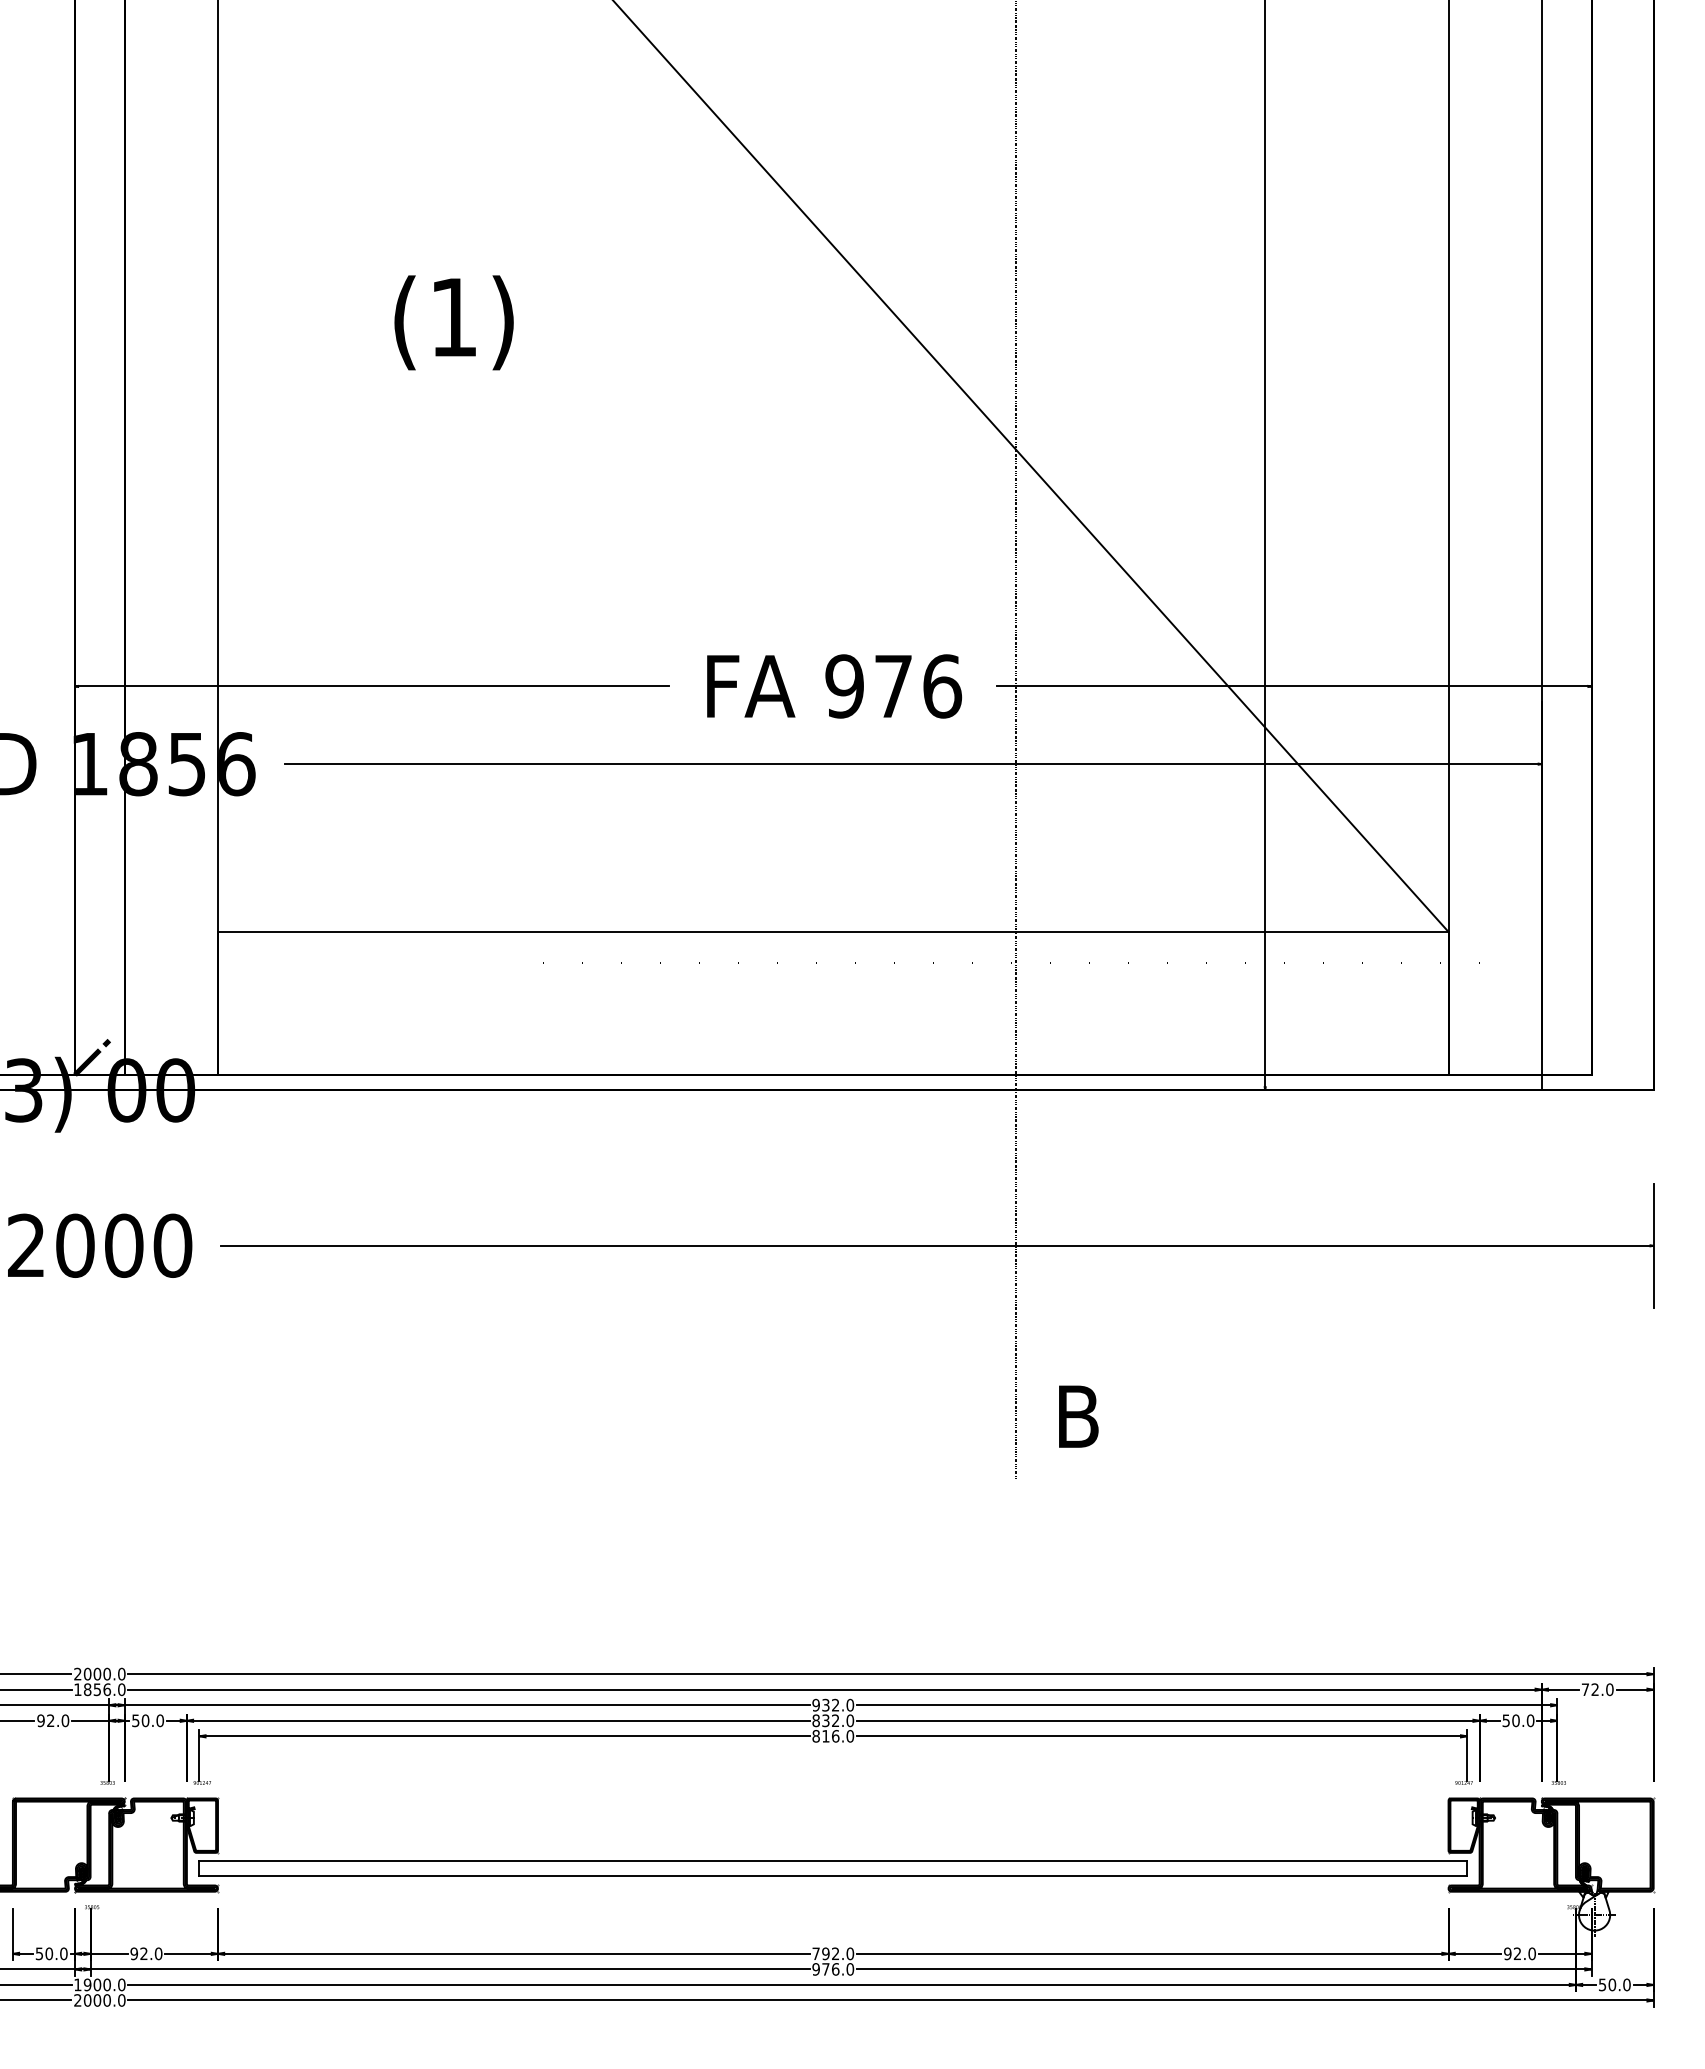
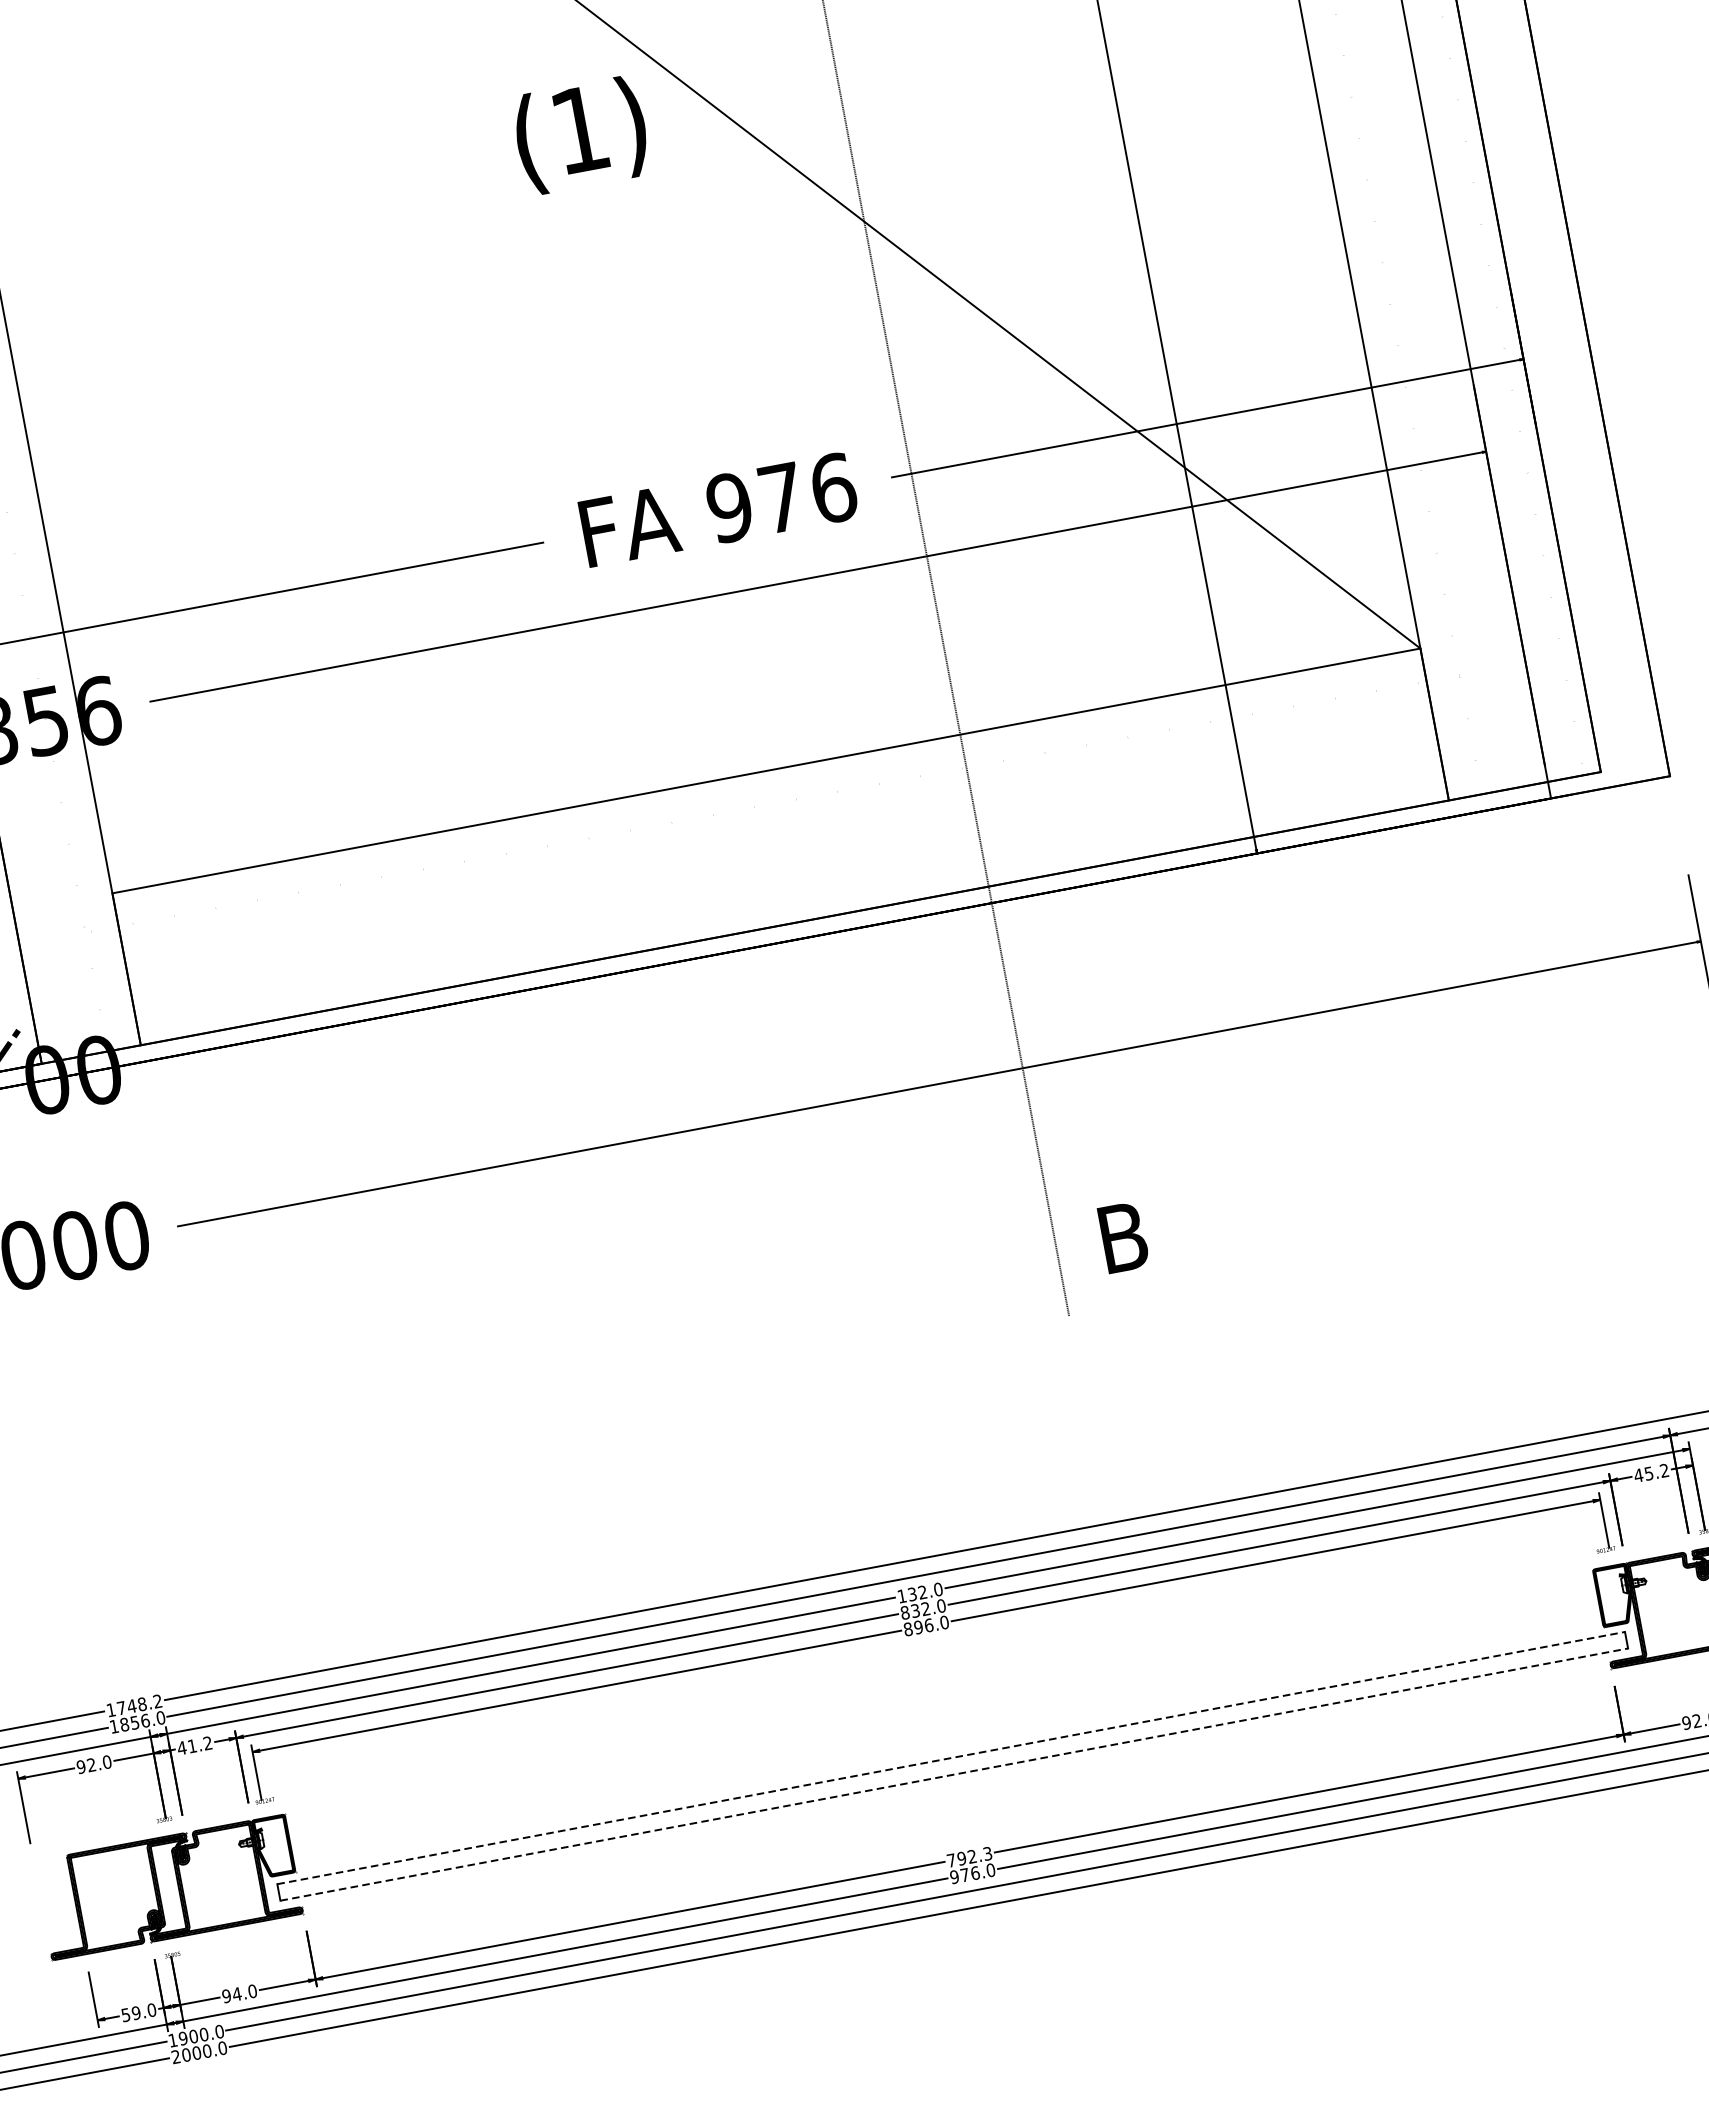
text: (453, 322) -> (580, 135), moved
text: (99, 1673) -> (133, 1705), 2000.0 -> 1748.2
text: (815, 1704) -> (901, 1595), 932.0 -> 132.0
text: (147, 1720) -> (194, 1745), 50.0 -> 41.2
text: (1518, 1720) -> (1651, 1472), 50.0 -> 45.2
text: (825, 1736) -> (918, 1627), 816.0 -> 896.0
line: (833, 1860) -> (951, 1757), solid -> dashed
line: (833, 1876) -> (954, 1774), solid -> dashed
text: (48, 1953) -> (135, 2012), 50.0 -> 59.0
text: (144, 1953) -> (237, 1993), 92.0 -> 94.0
text: (850, 1953) -> (987, 1853), 792.0 -> 792.3

